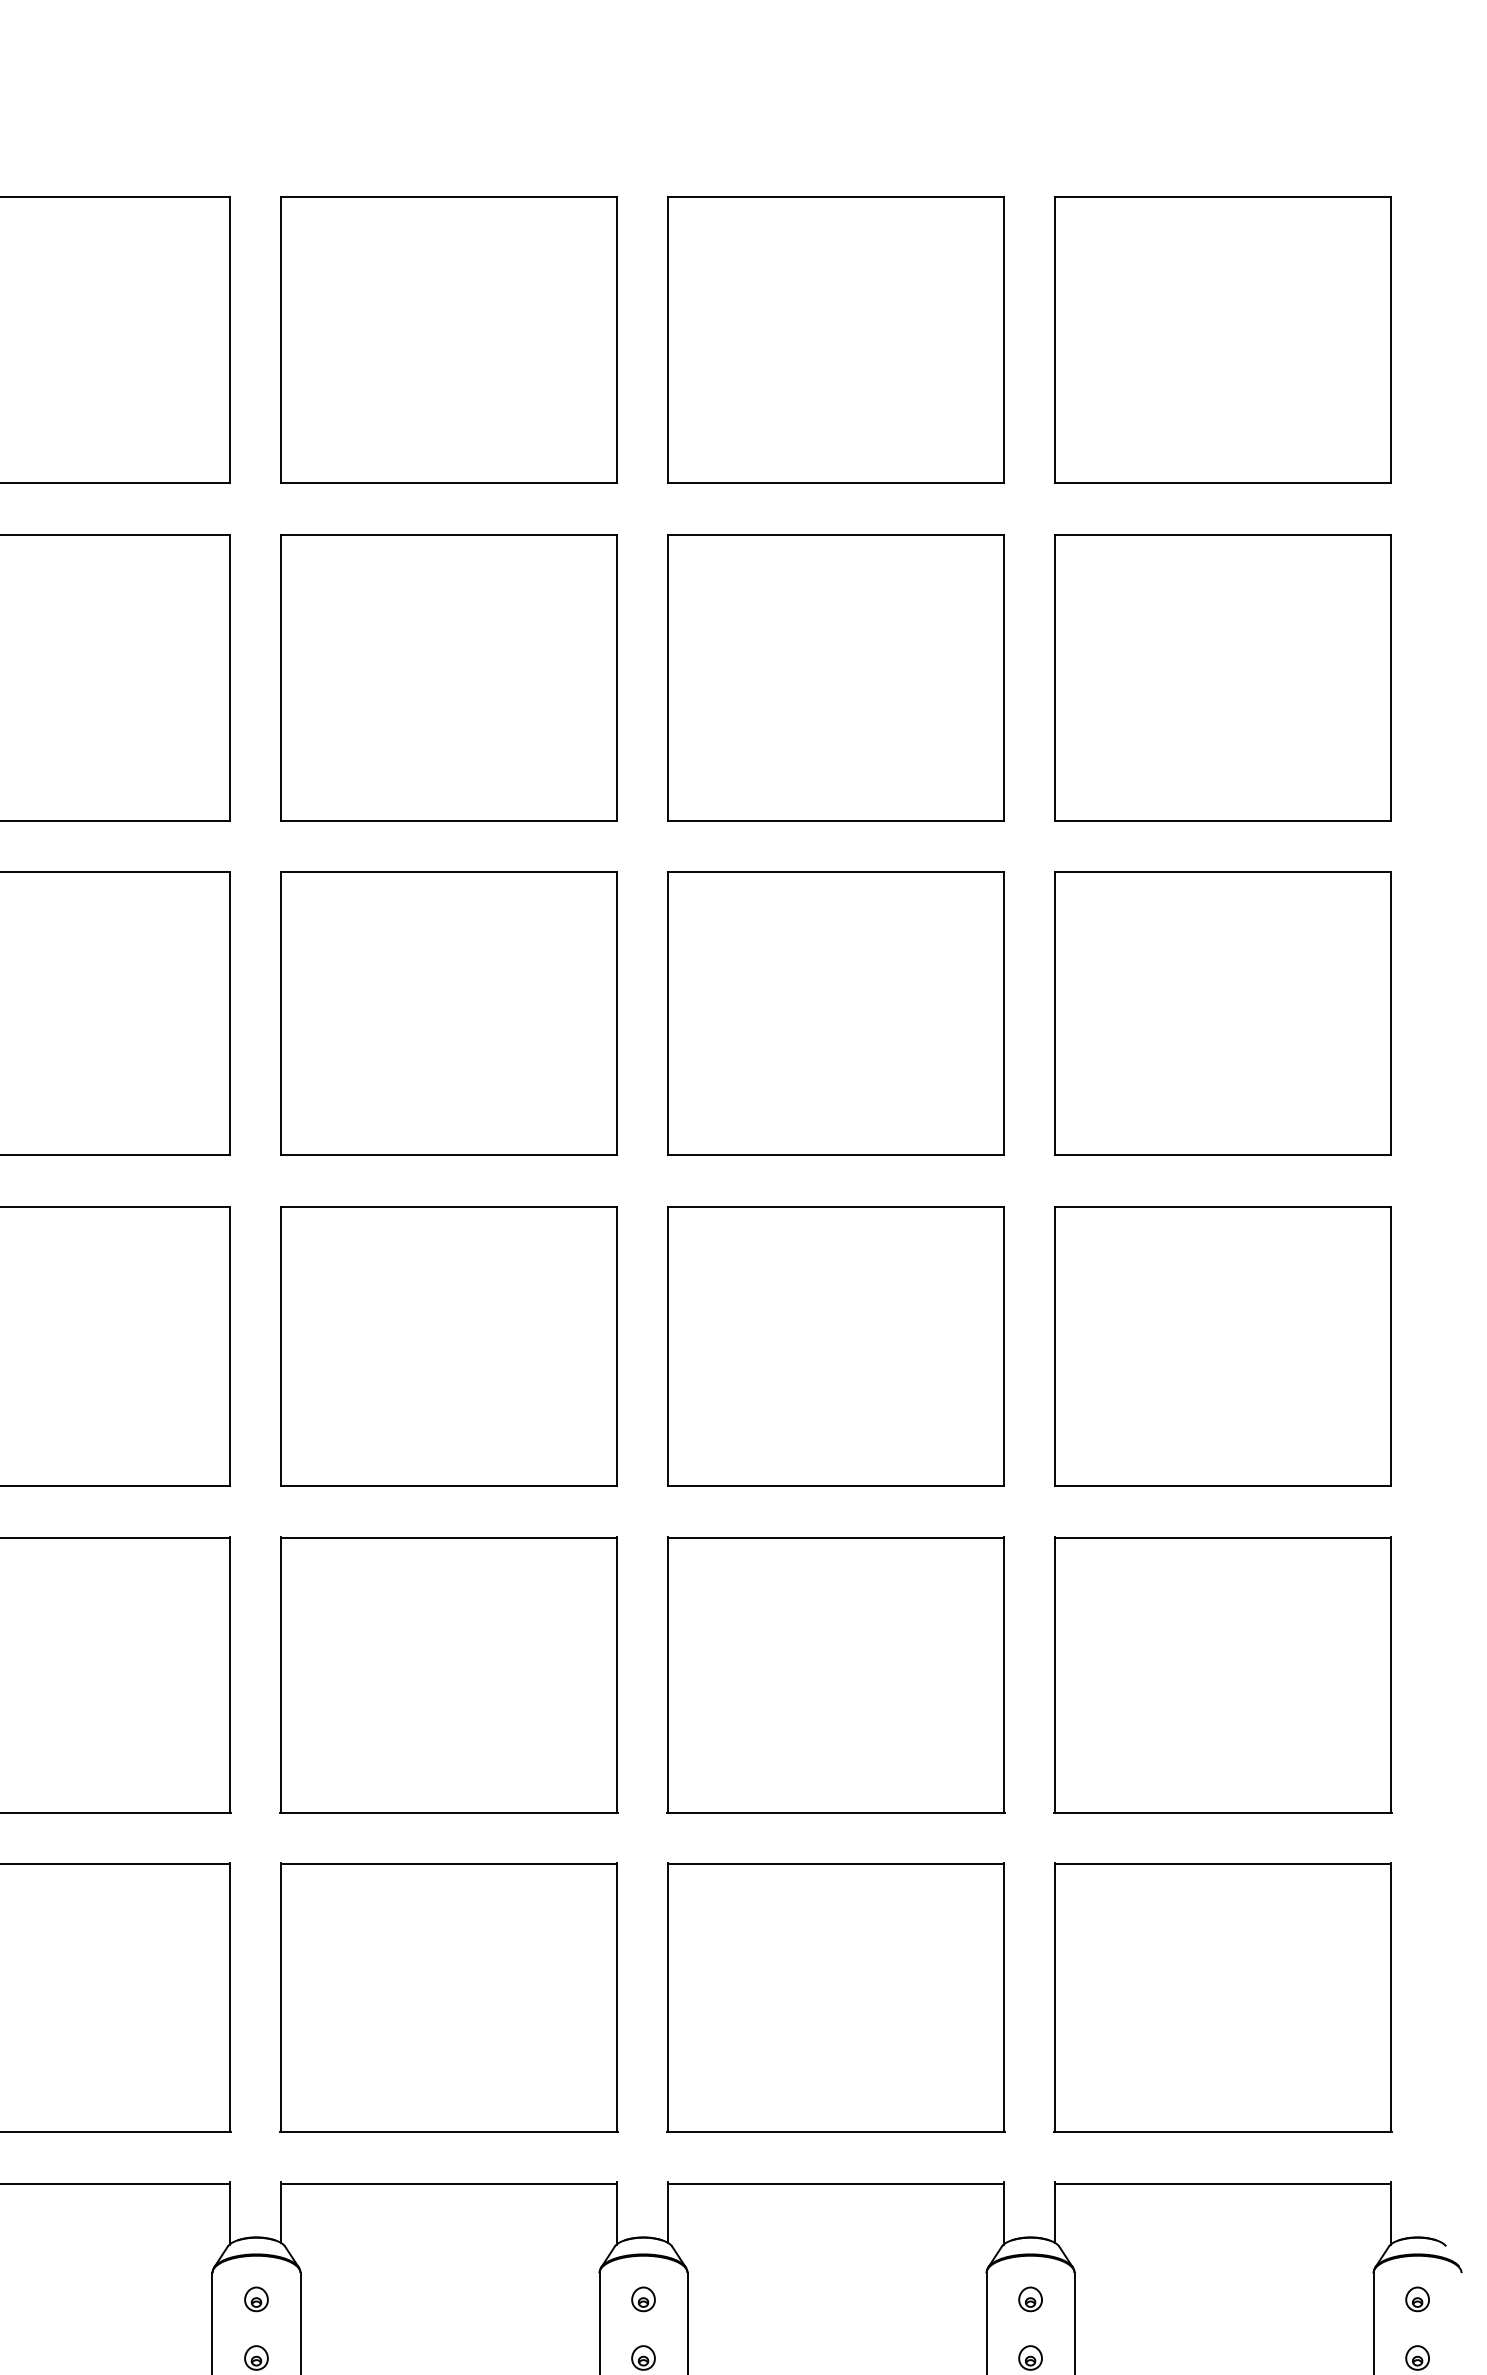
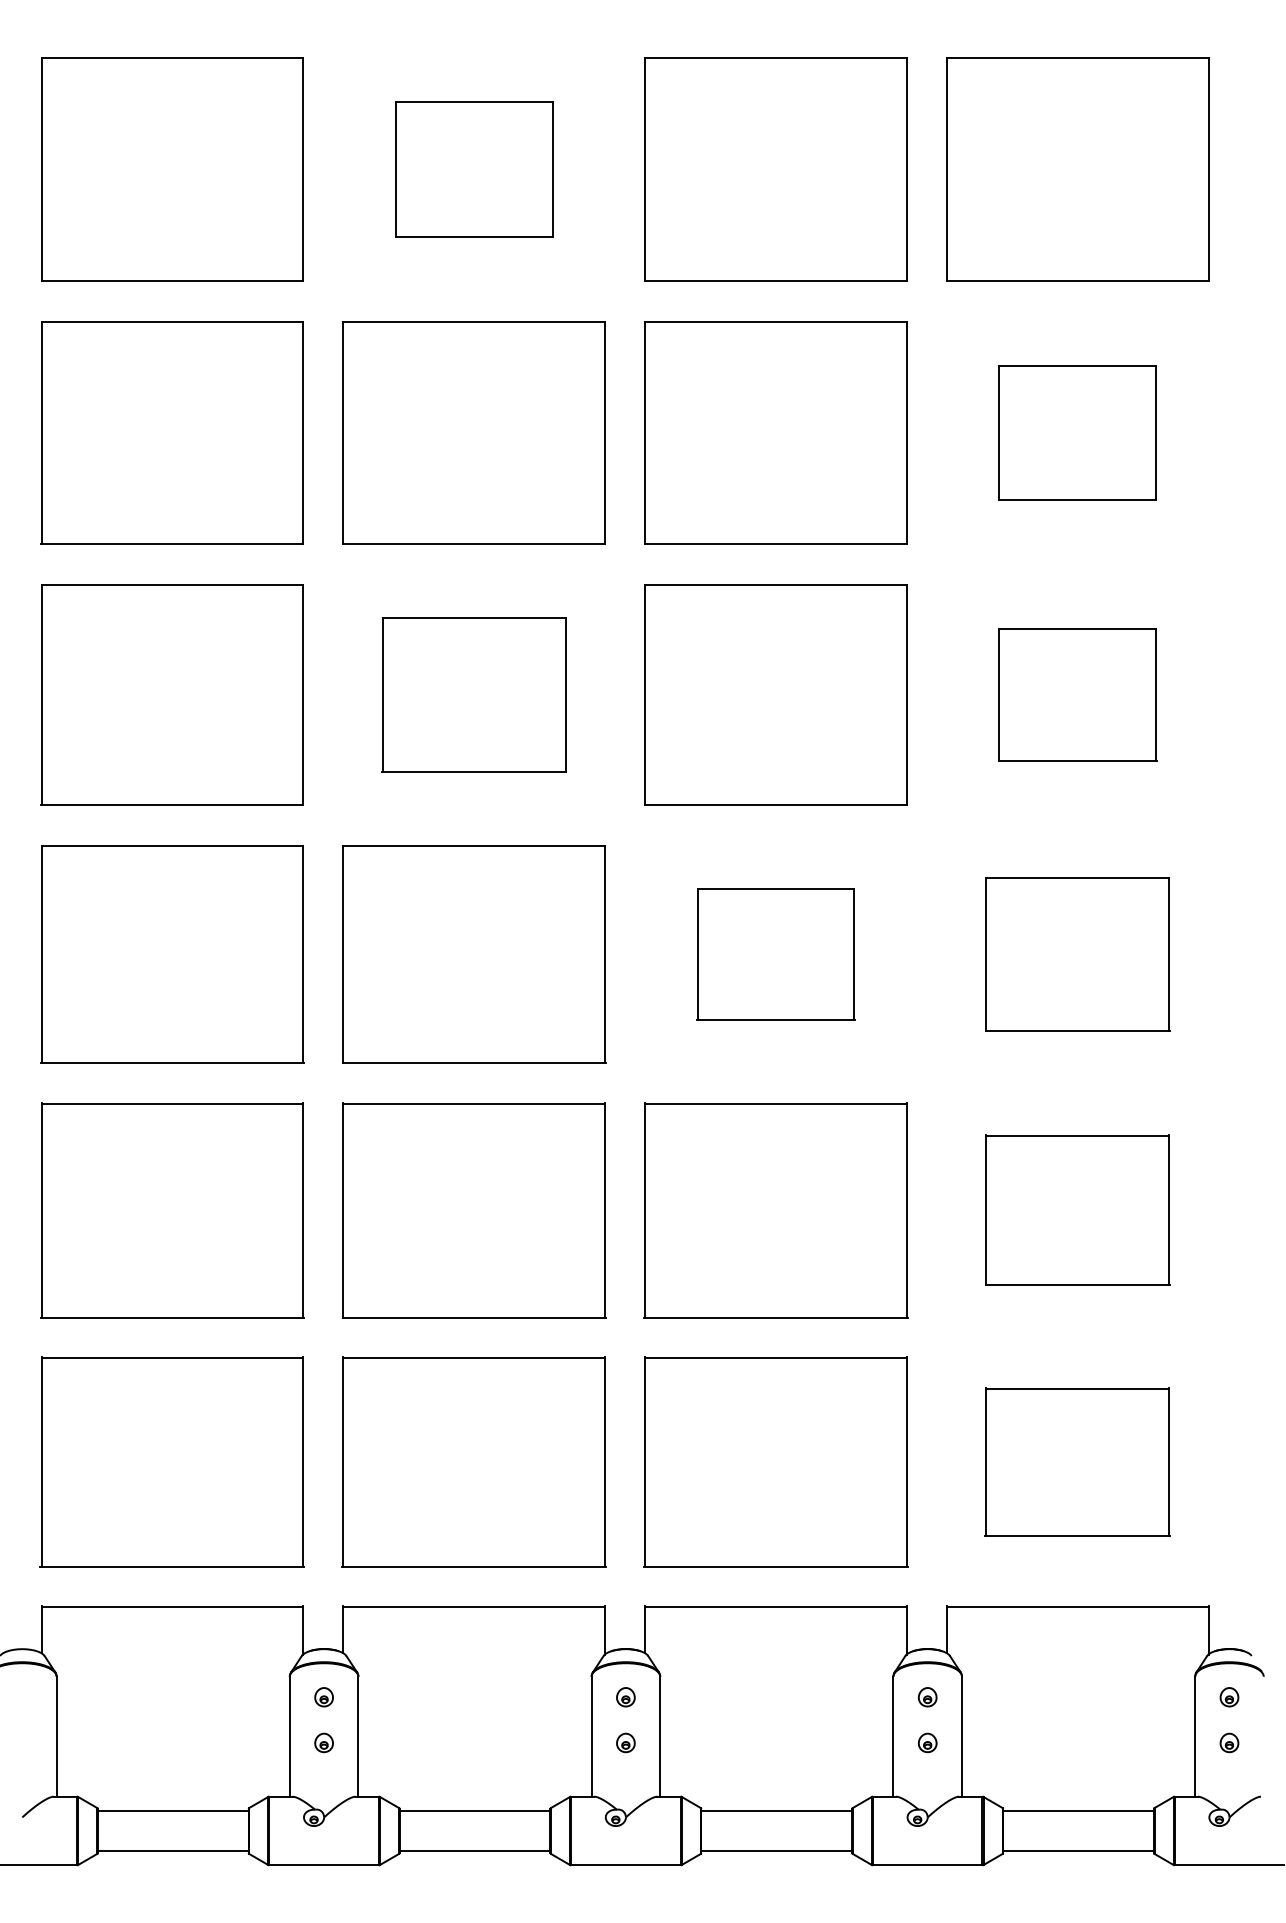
part: (448, 340) -> (473, 169), size x0.6
part: (1222, 677) -> (1077, 432), size x0.6
part: (448, 1013) -> (473, 694), size x0.7
part: (1222, 1013) -> (1077, 694), size x0.6
part: (835, 1346) -> (775, 954), size x0.6
part: (1222, 1346) -> (1077, 954), size x0.7
part: (1222, 1675) -> (1077, 1210), size x0.7
part: (1222, 1997) -> (1077, 1461), size x0.7

